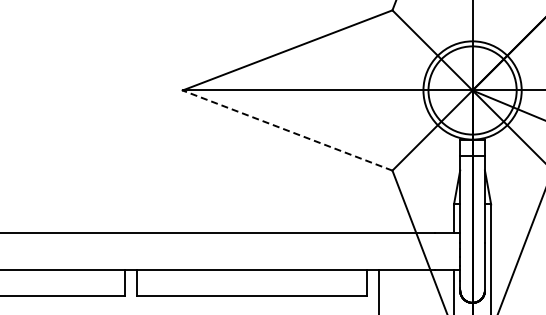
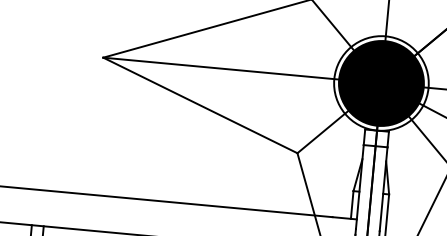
fill: (472, 90) -> (381, 83), added
line: (287, 130) -> (200, 105), dashed -> solid

